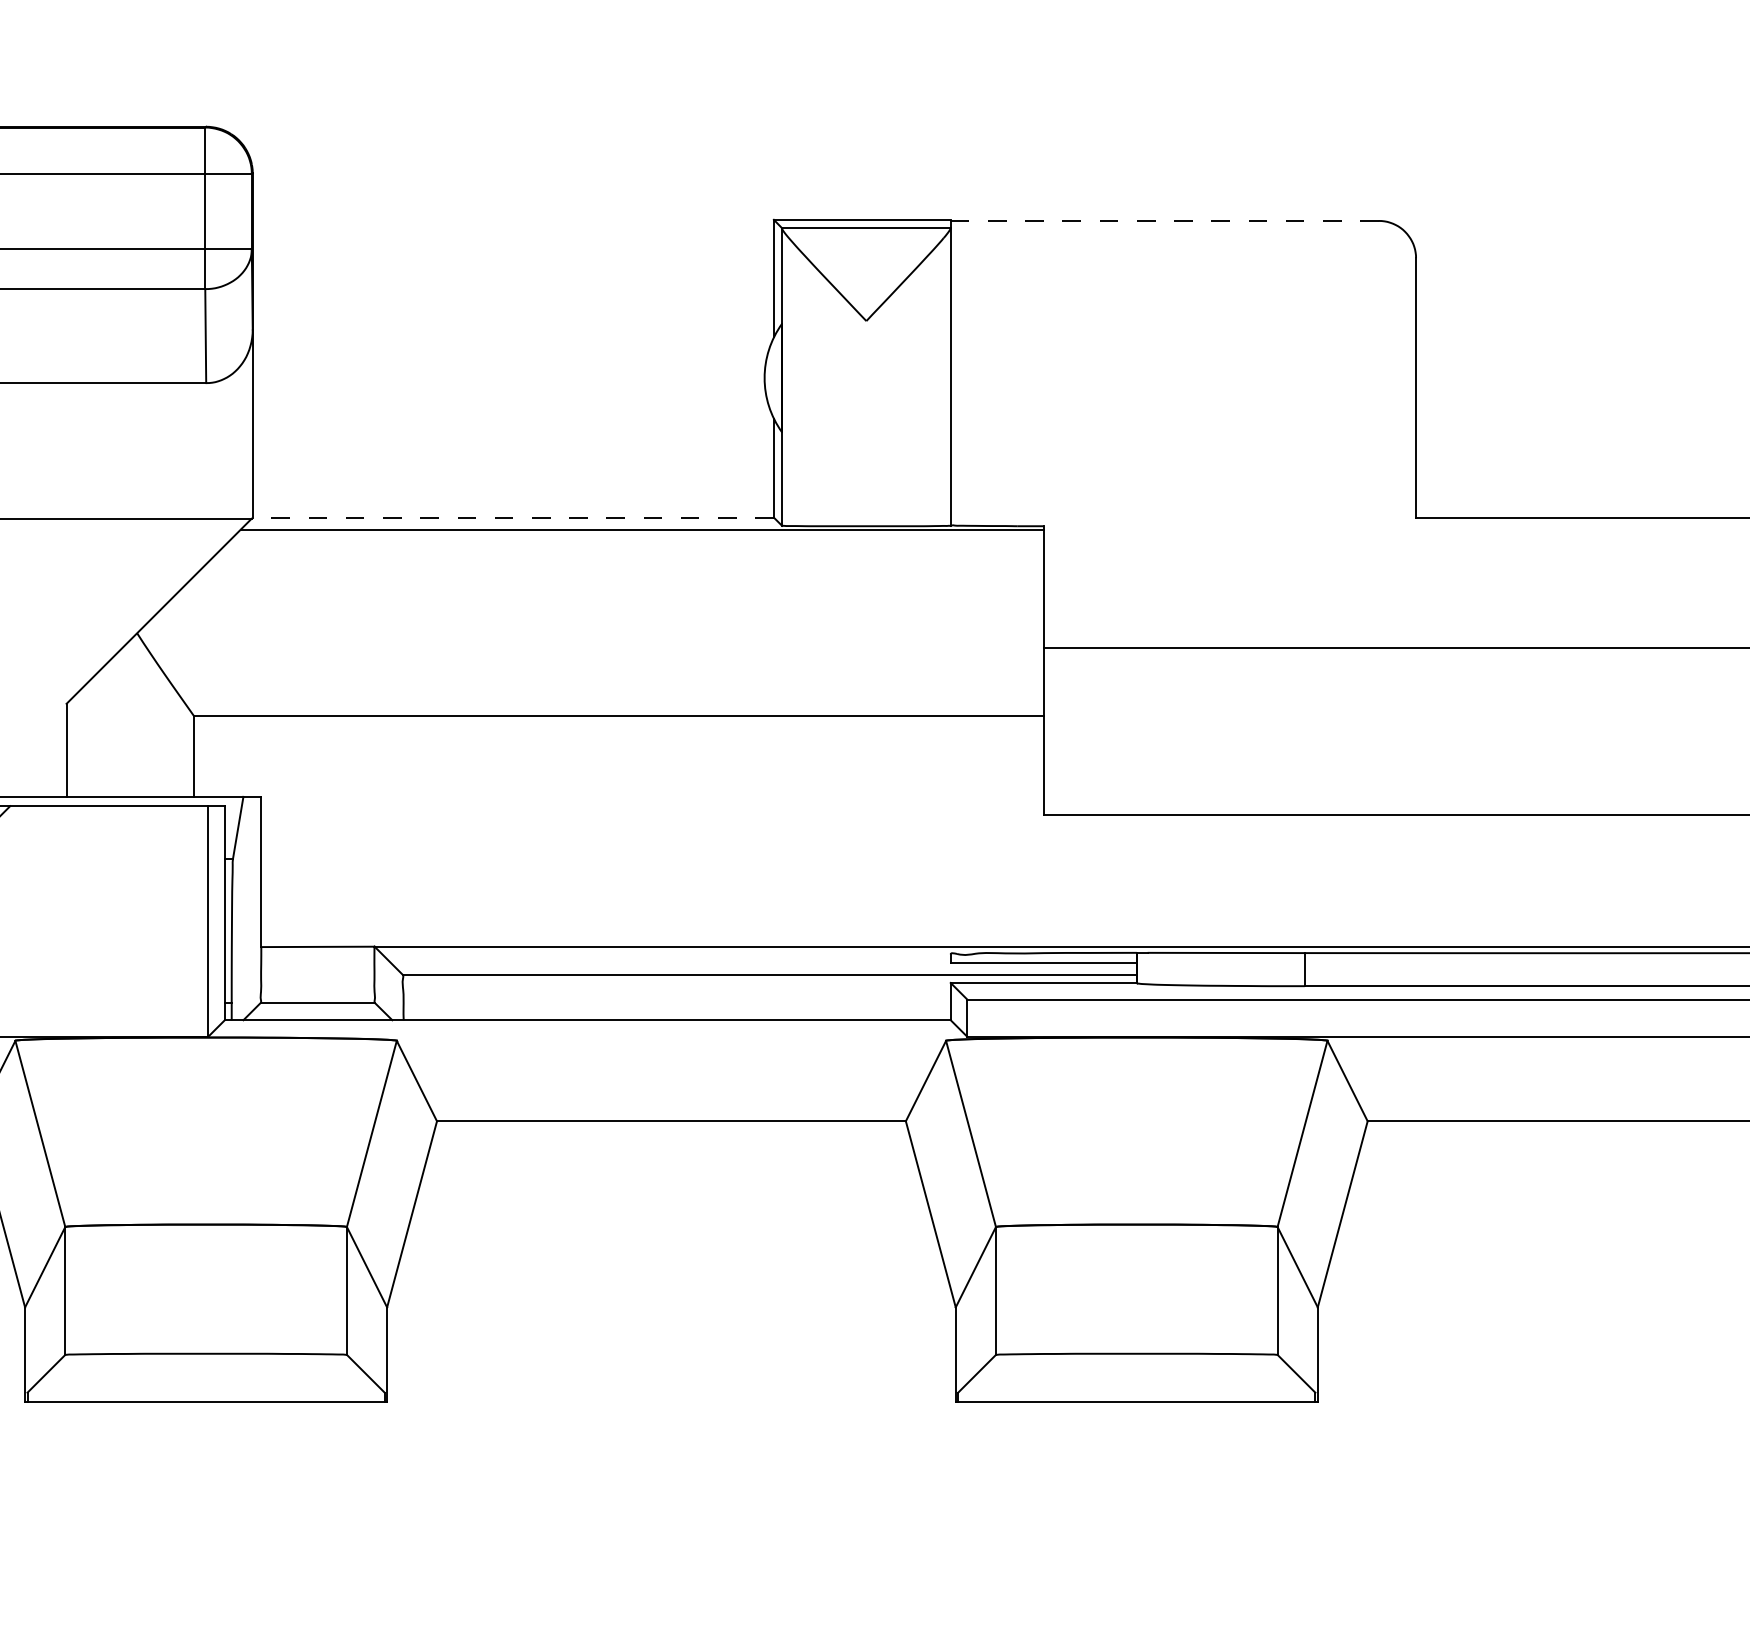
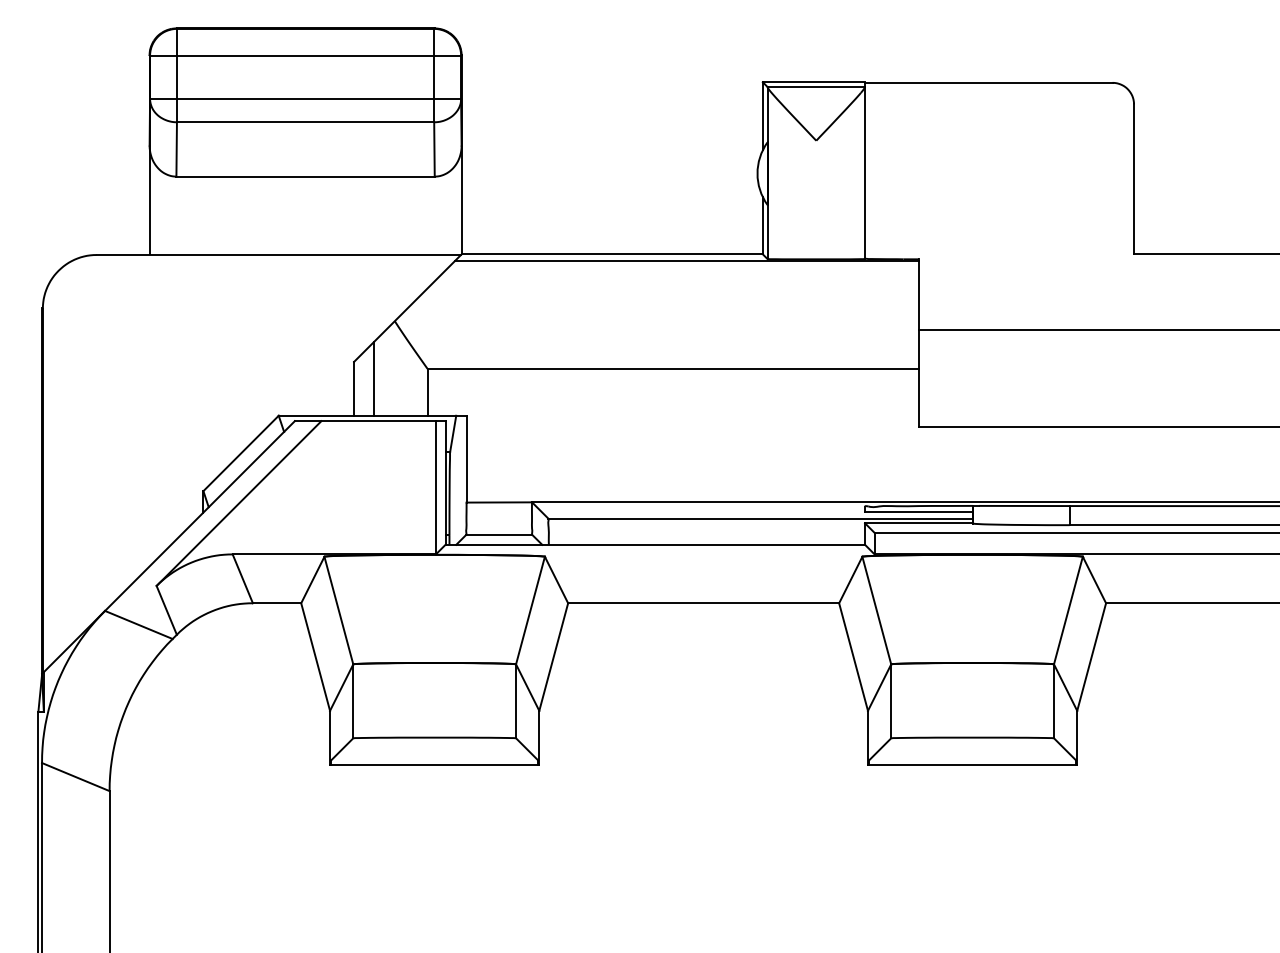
line: (1164, 220) -> (988, 82), dashed -> solid
line: (513, 517) -> (612, 254), dashed -> solid
line: (100, 732) -> (373, 378), added

